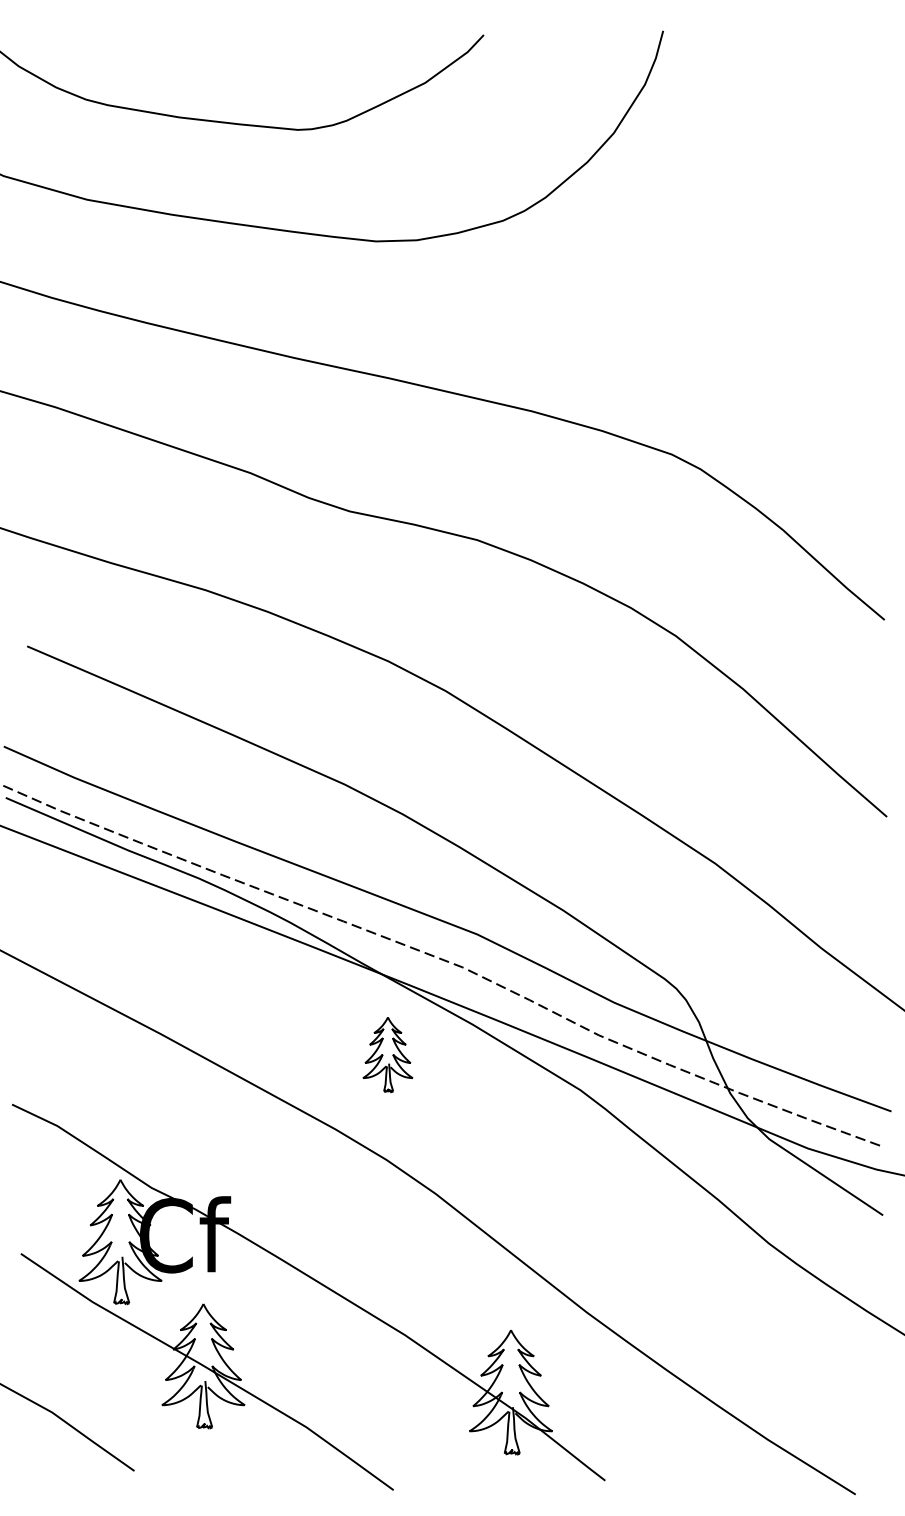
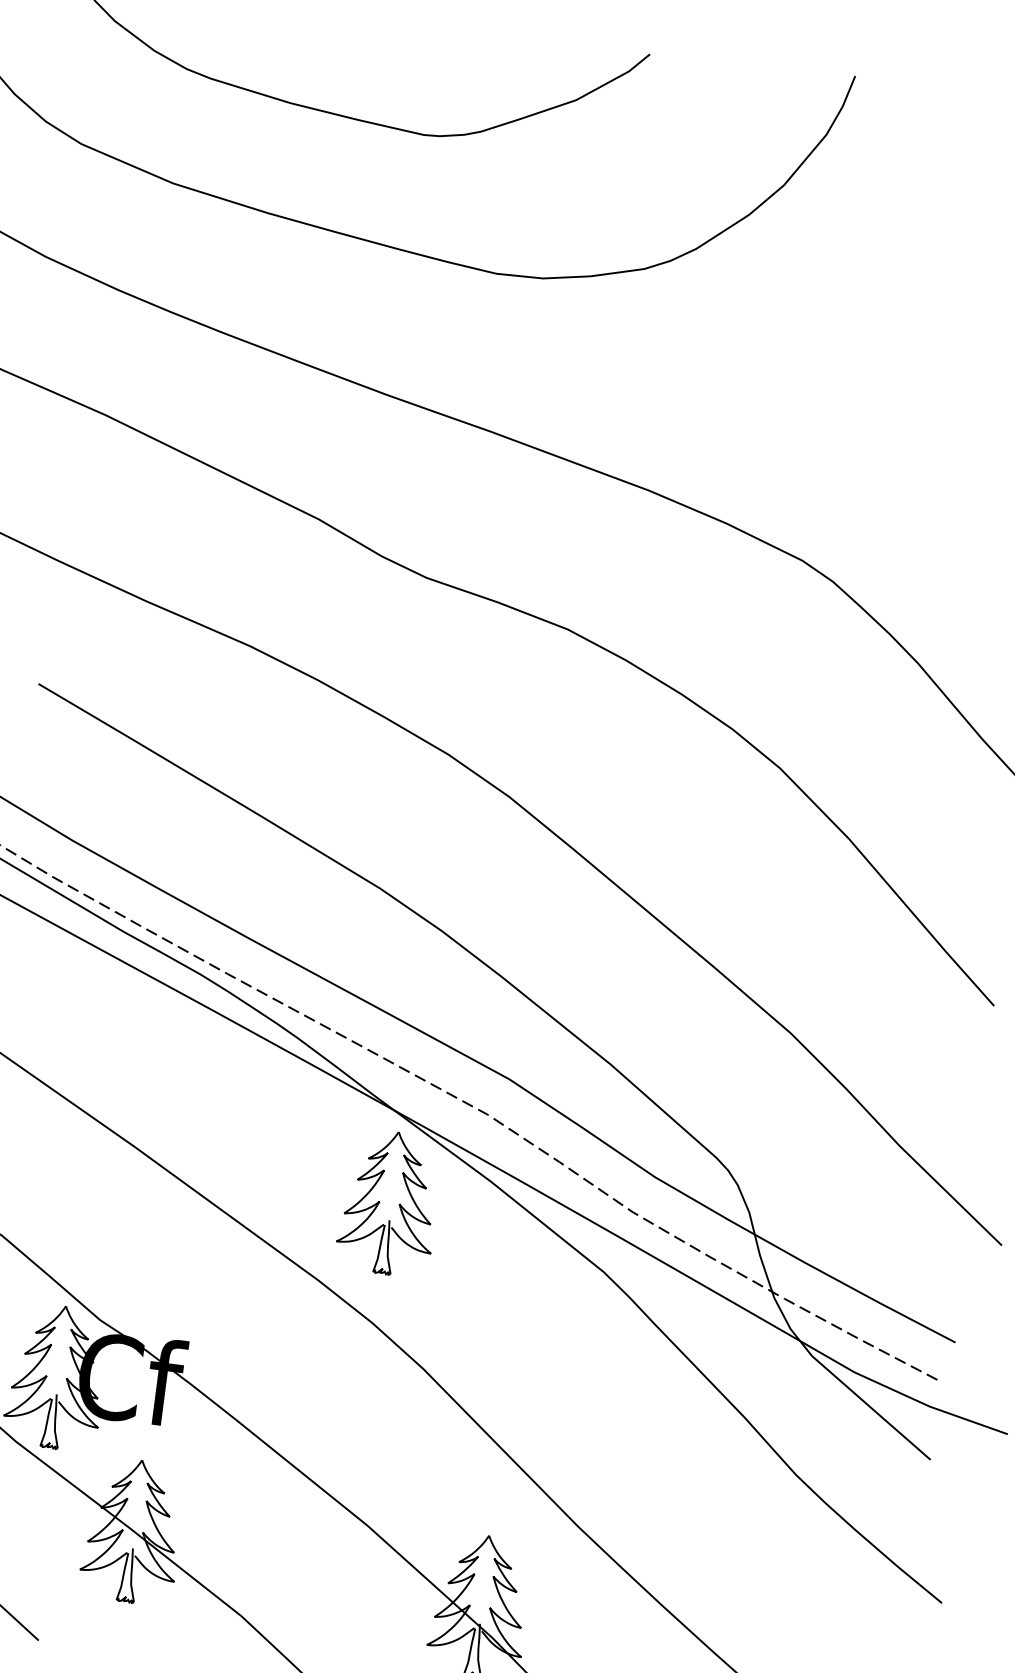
part: (387, 1054) -> (389, 1202), size x1.67

